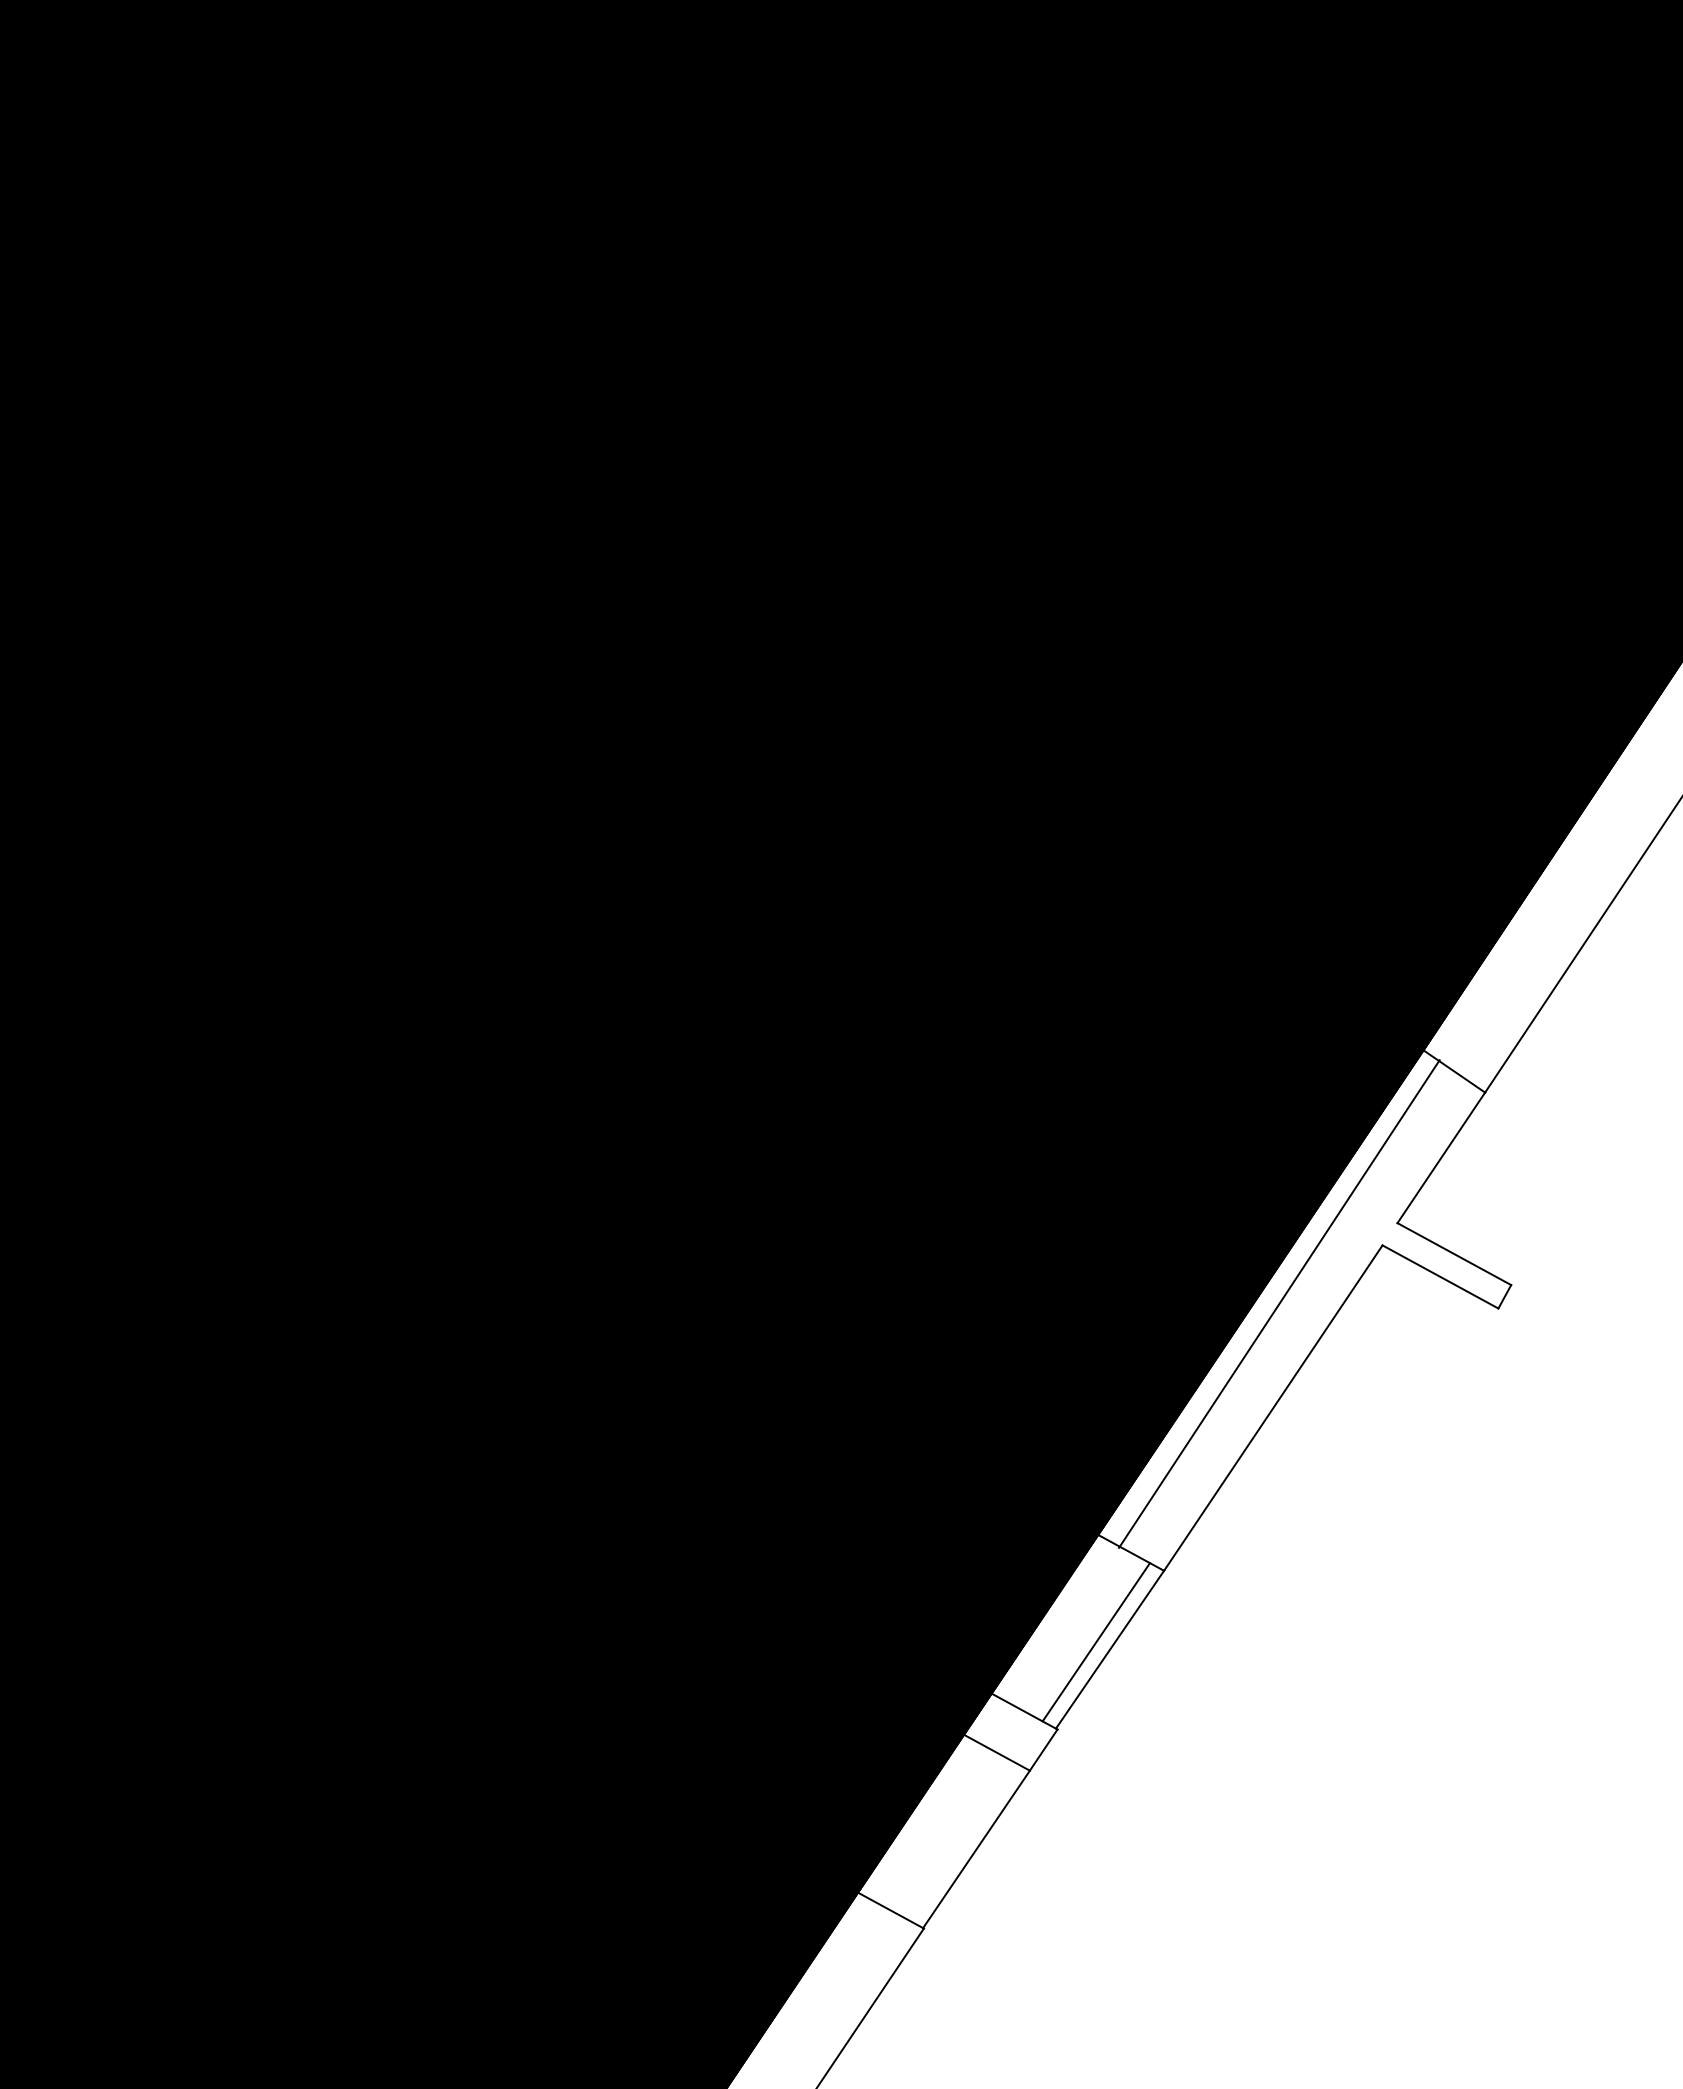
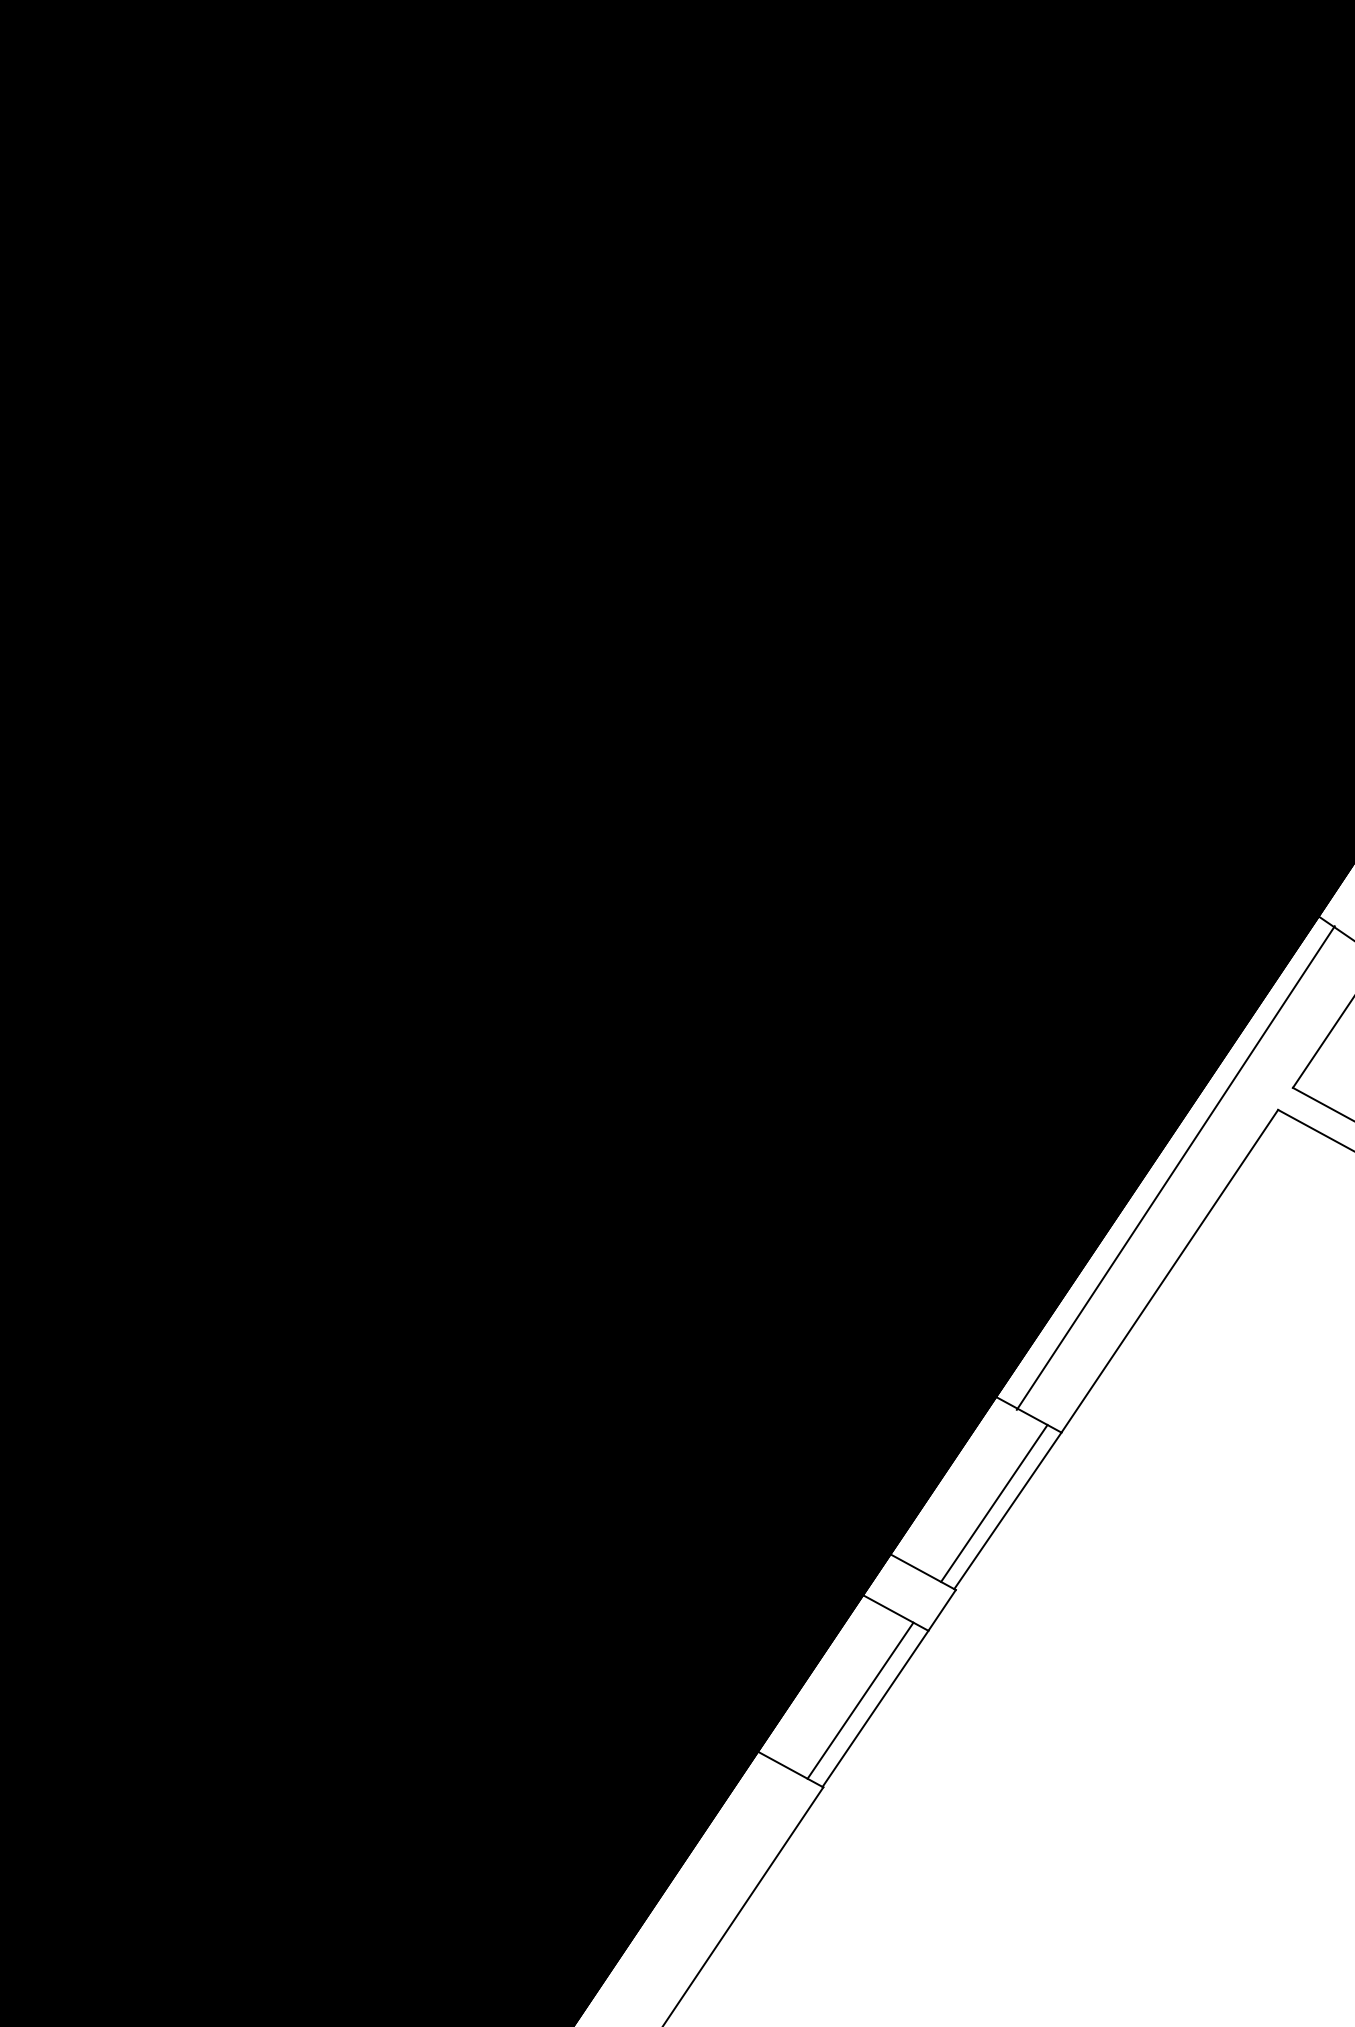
line: (961, 1840) -> (860, 1700), added

